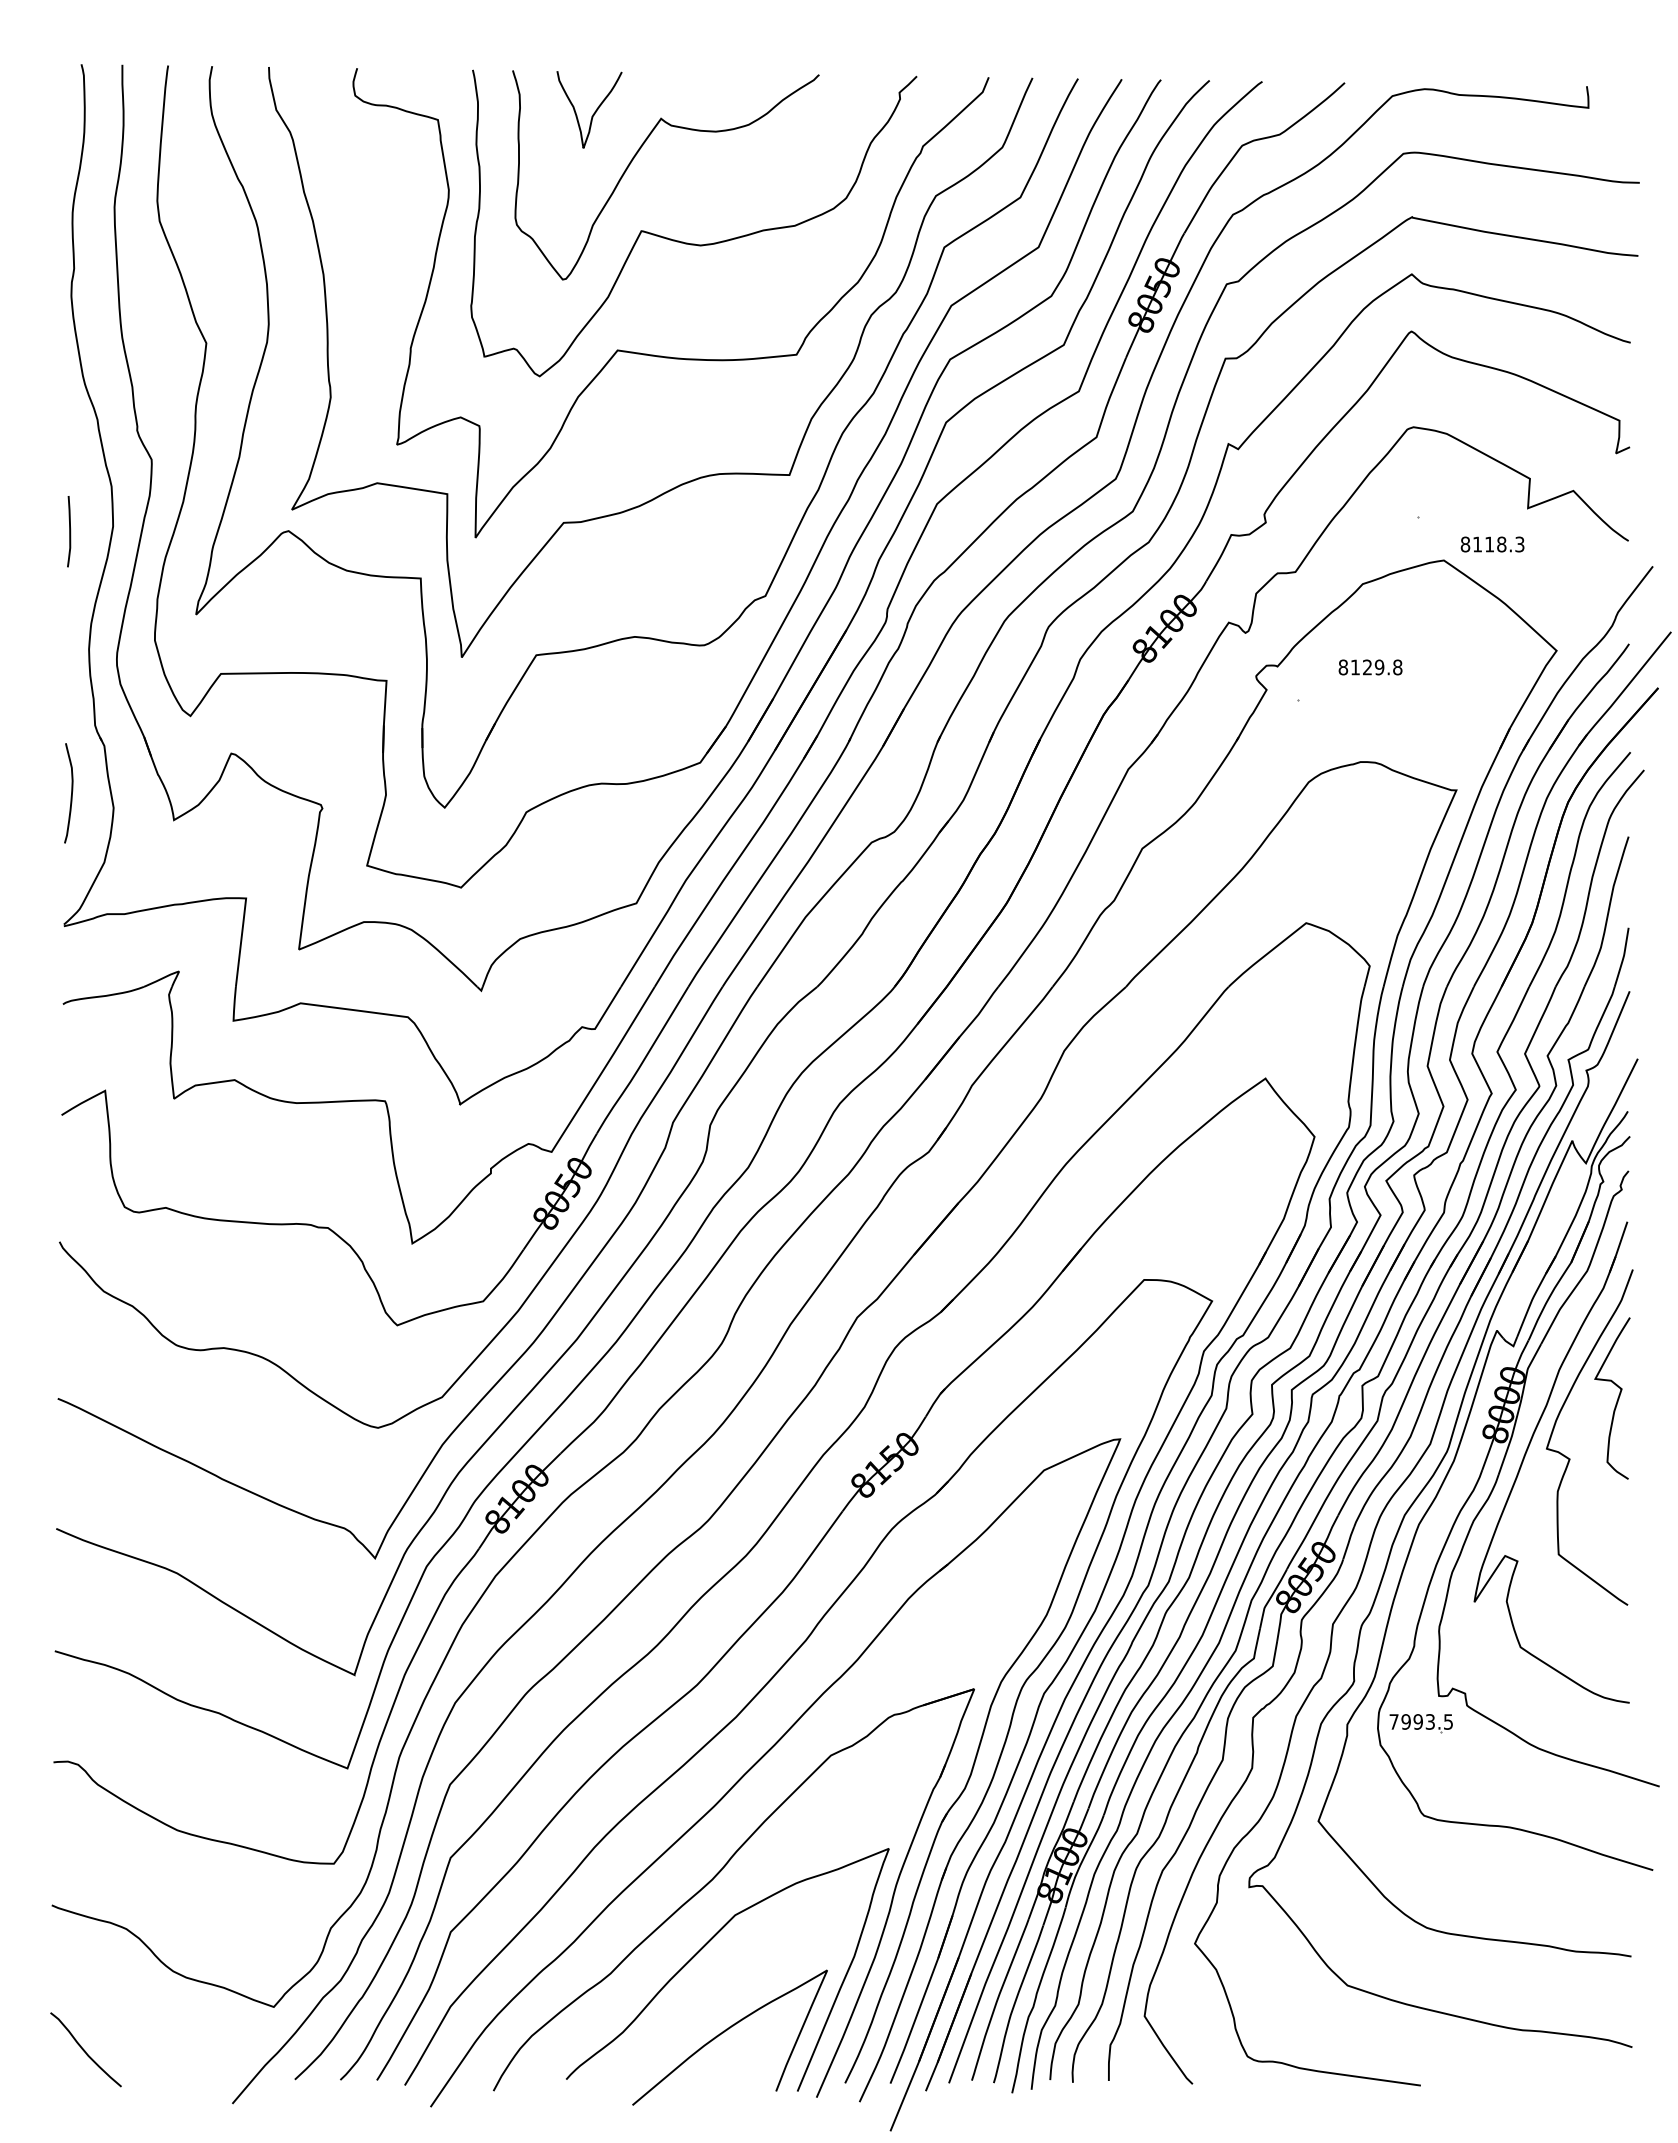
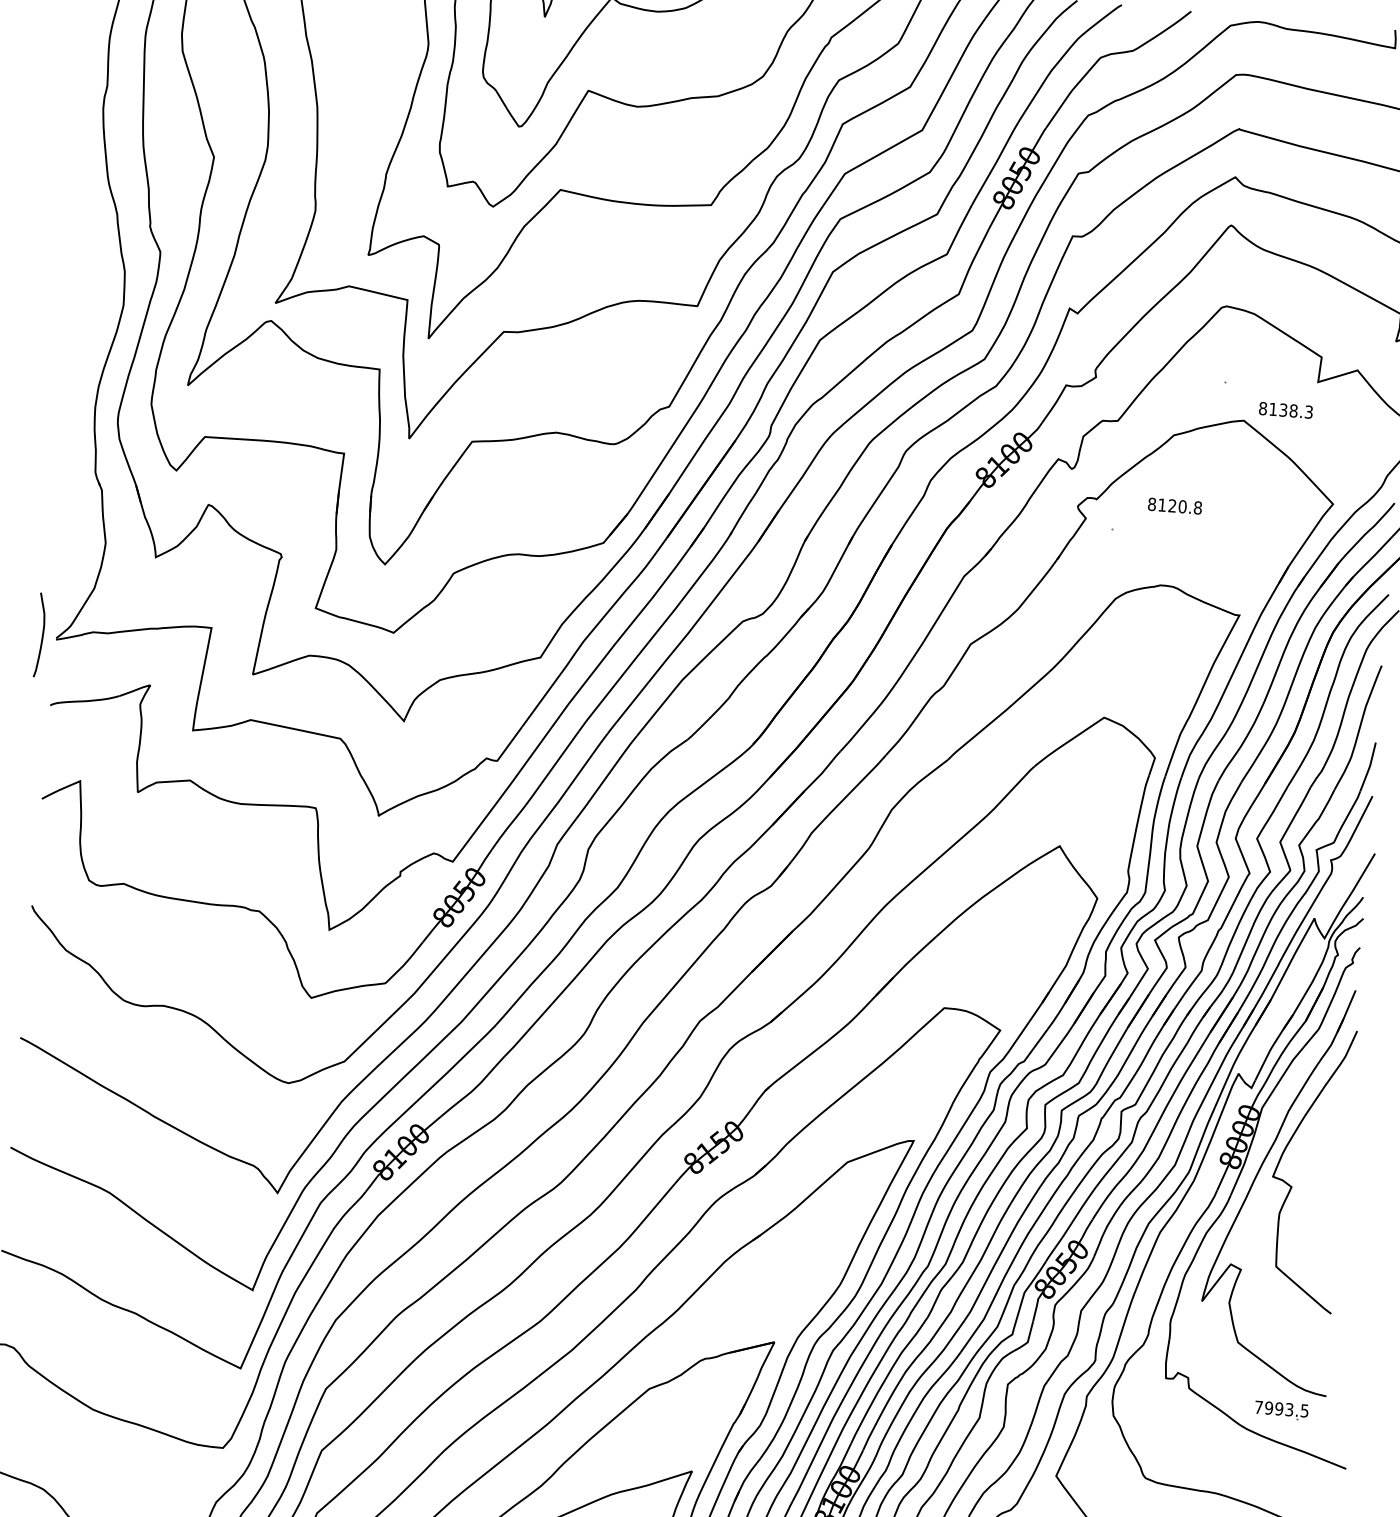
curve: (69, 531) -> (86, 307), removed
text: (1489, 544) -> (1283, 410), 8118.3 -> 8138.3
text: (1379, 667) -> (1182, 506), 8129.8 -> 8120.8
curve: (71, 793) -> (42, 635), moved
curve: (1616, 1400) -> (1334, 1140), removed
part: (1420, 1723) -> (1281, 1410), moved

